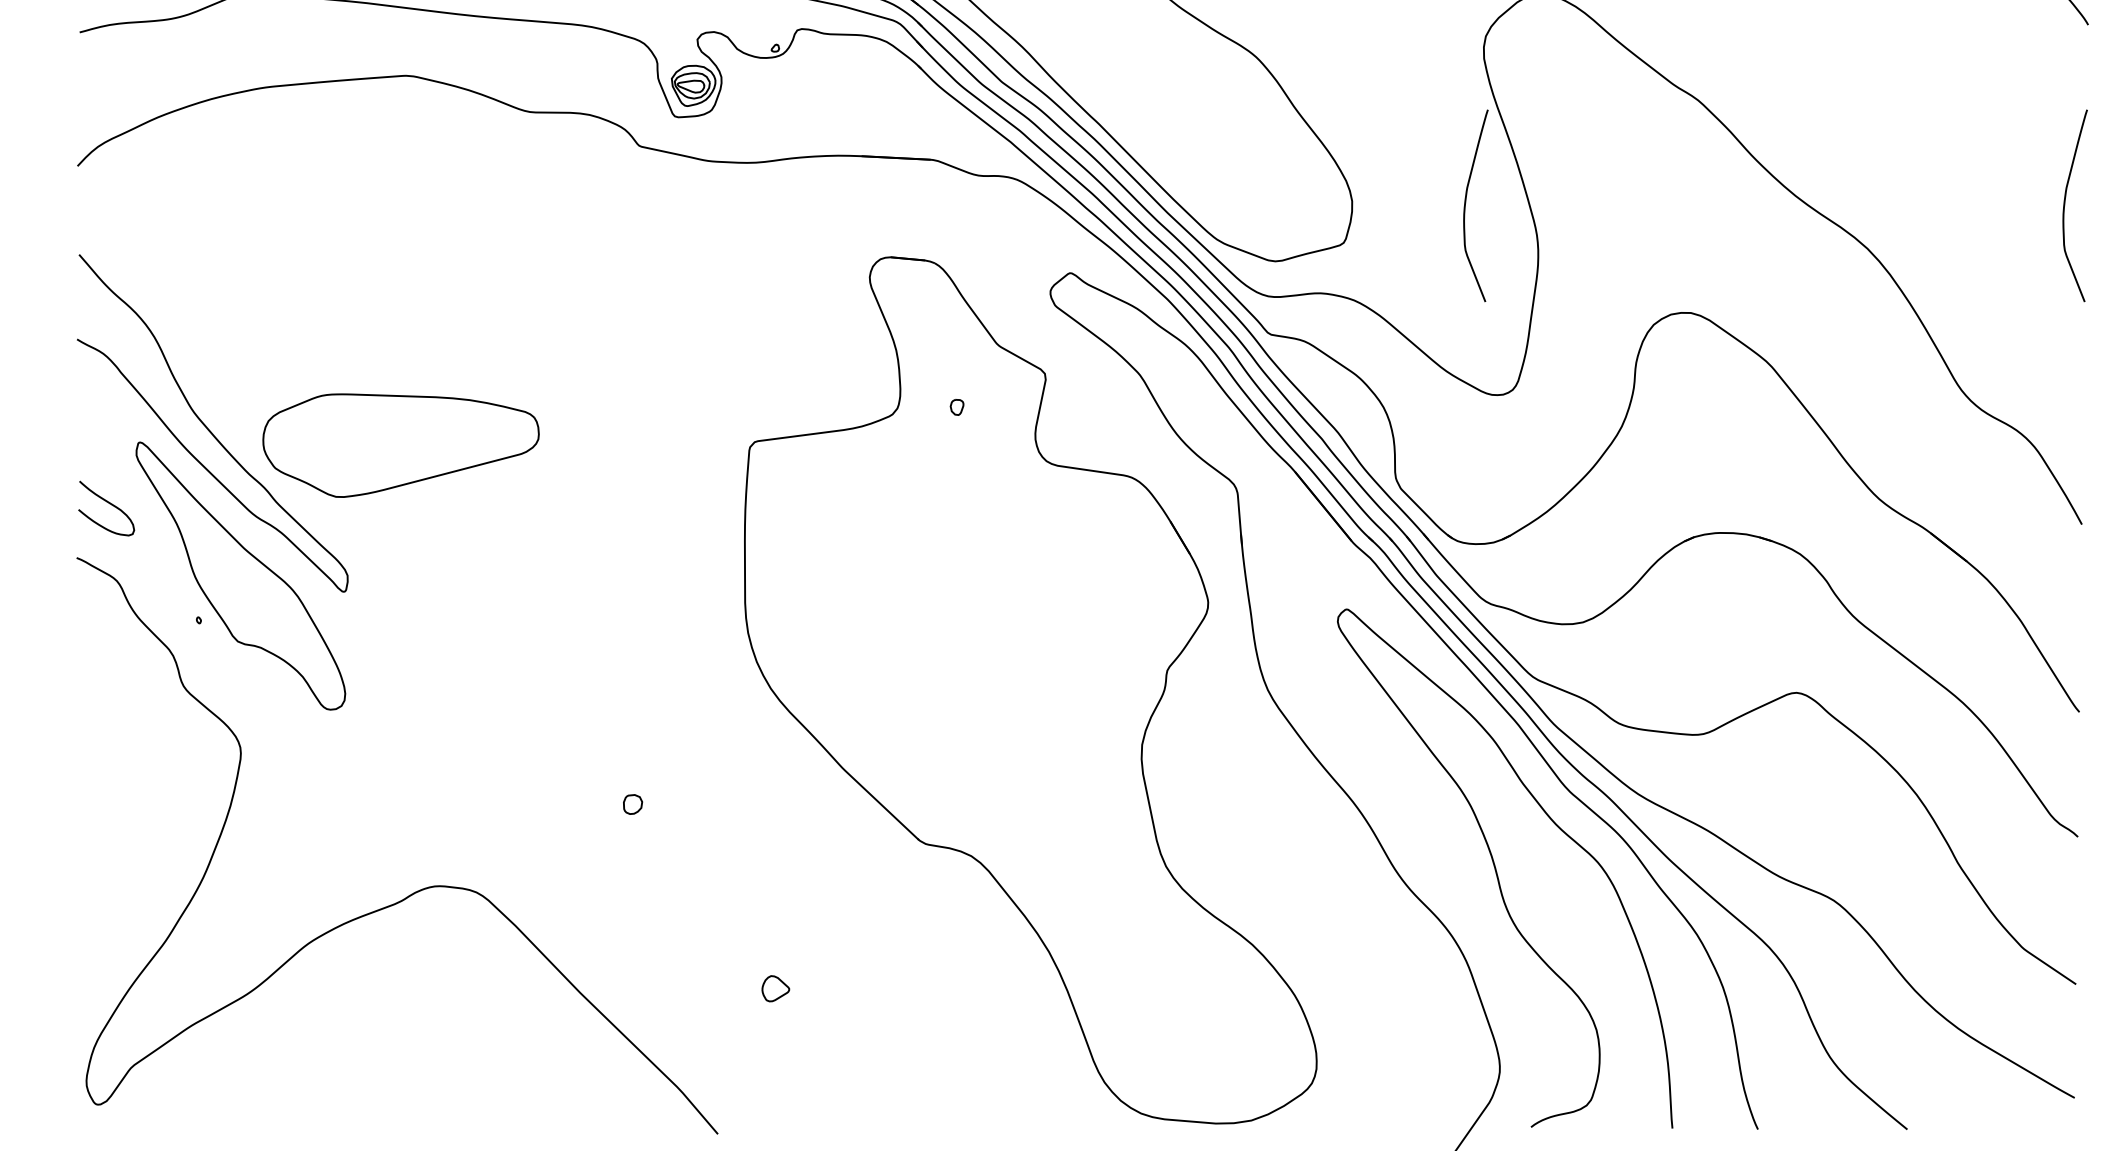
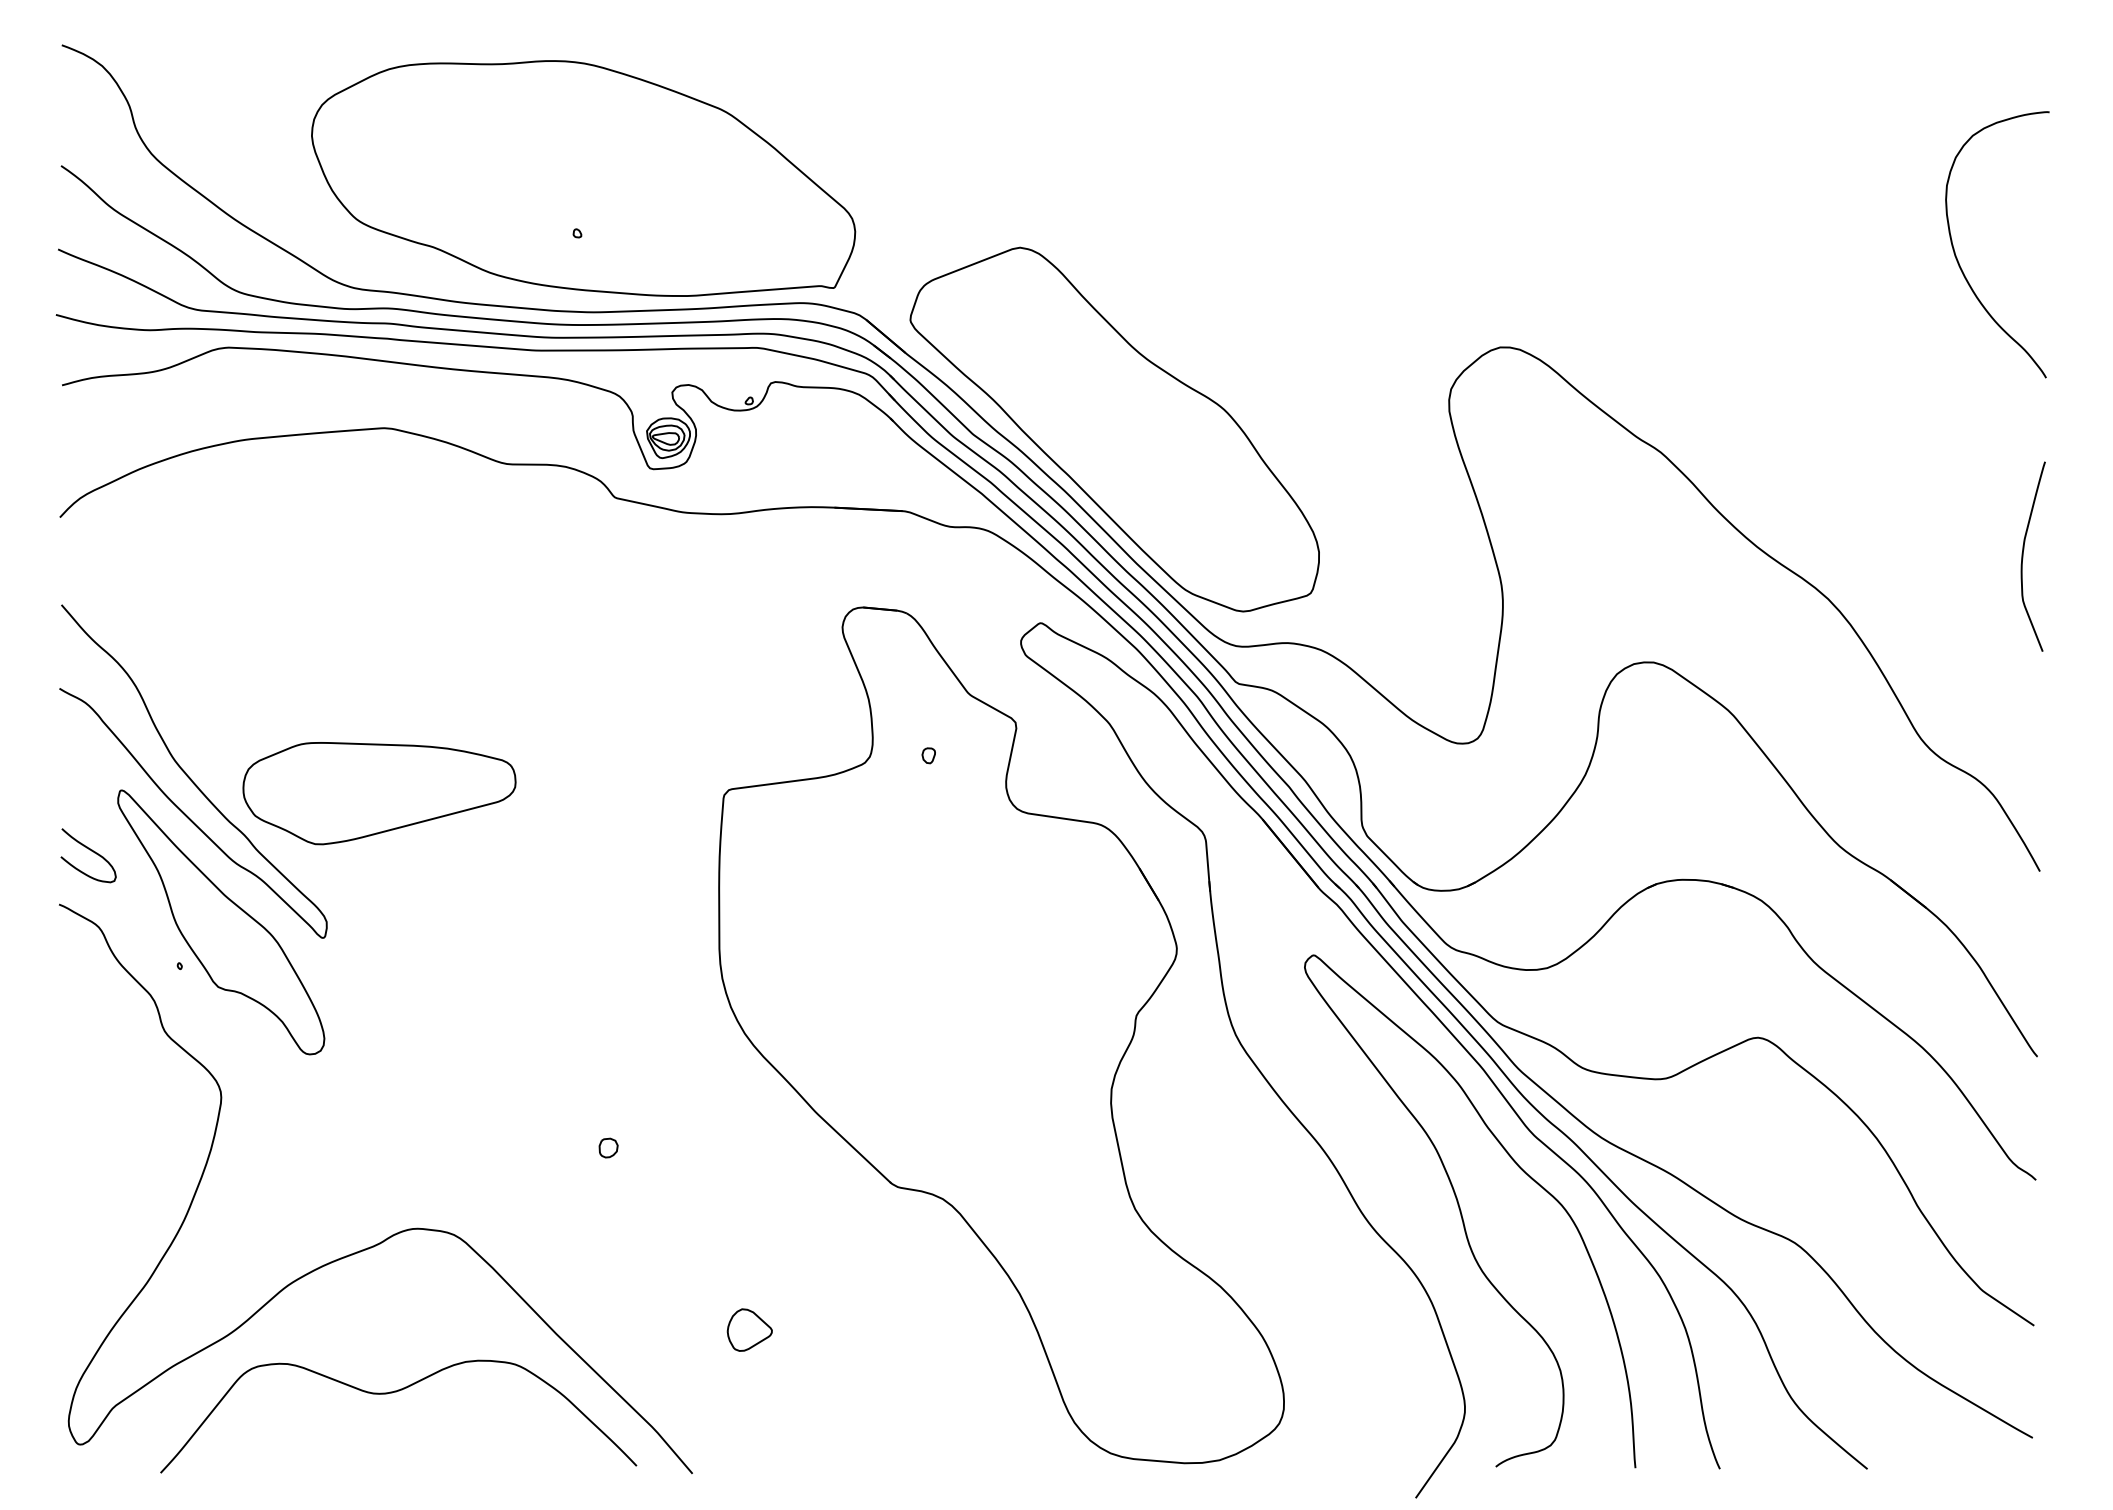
curve: (1465, 205) -> (1431, 556), removed
part: (775, 988) -> (749, 1329), size x1.67
curve: (414, 1052) -> (392, 1393), added

